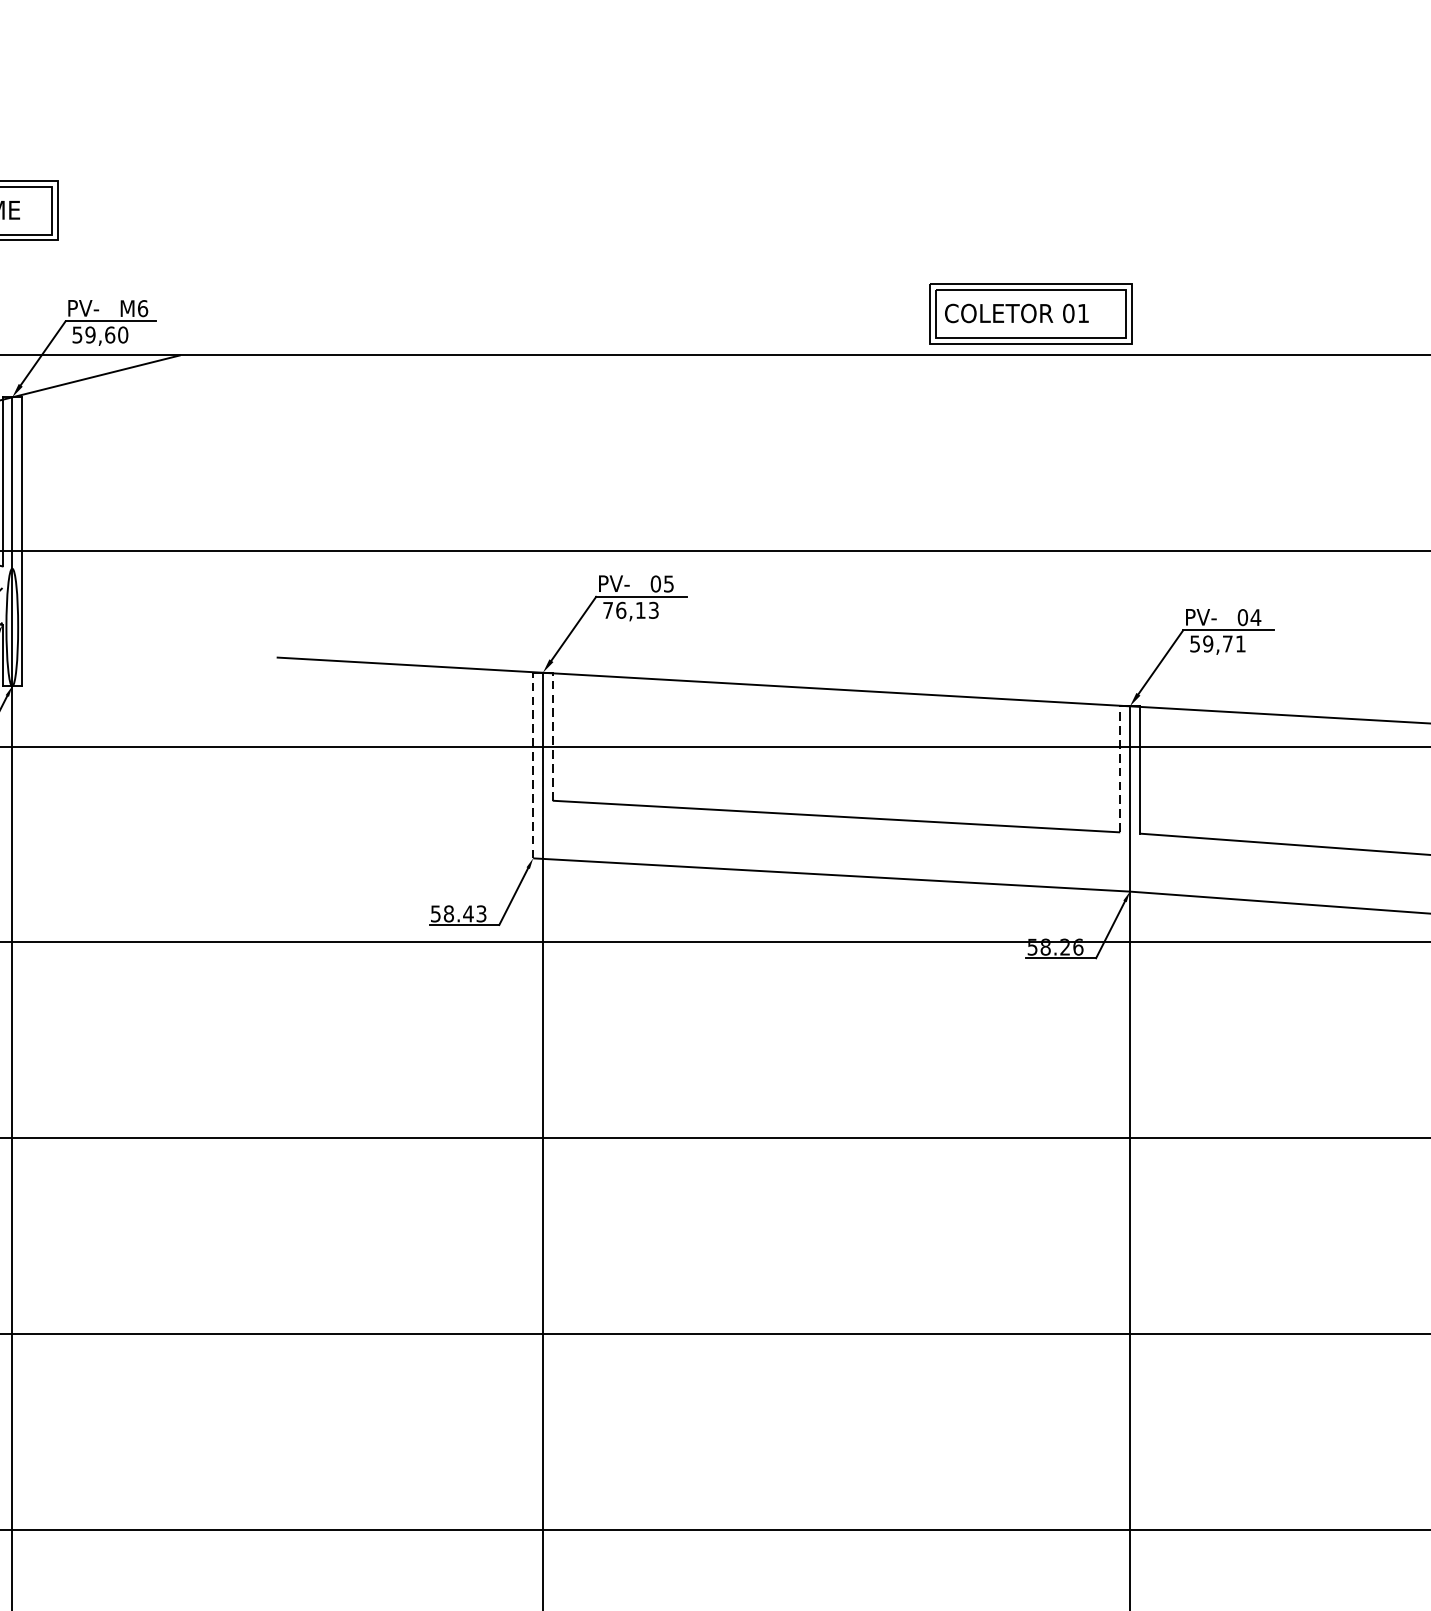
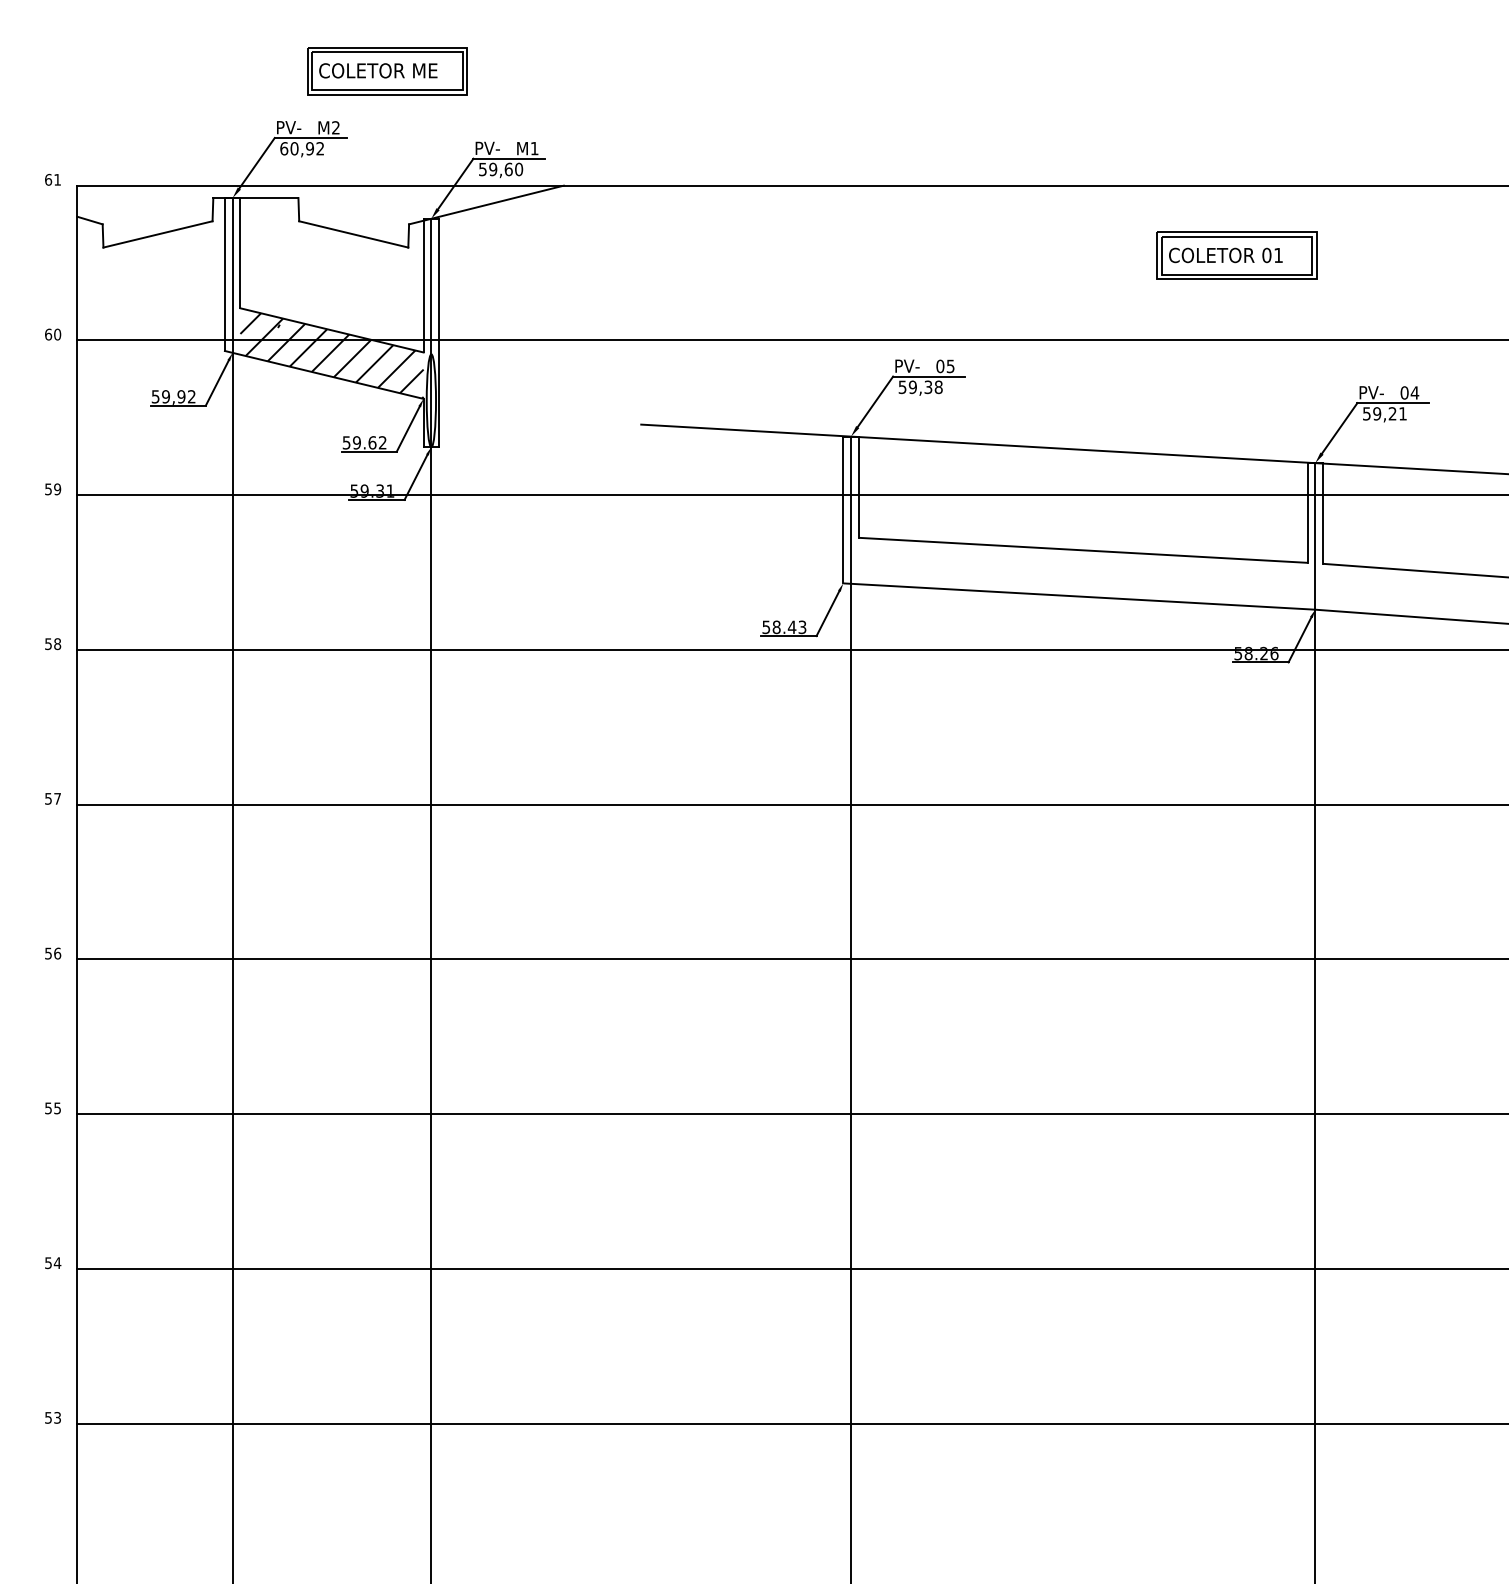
text: (142, 308) -> (534, 148), M6 -> M1
part: (1030, 313) -> (1236, 255), moved
text: (630, 610) -> (920, 387), 76,13 -> 59,38
text: (1227, 643) -> (1392, 413), 59,71 -> 59,21
line: (552, 737) -> (858, 487), dashed -> solid
line: (533, 764) -> (843, 509), dashed -> solid
line: (1120, 768) -> (1307, 512), dashed -> solid

